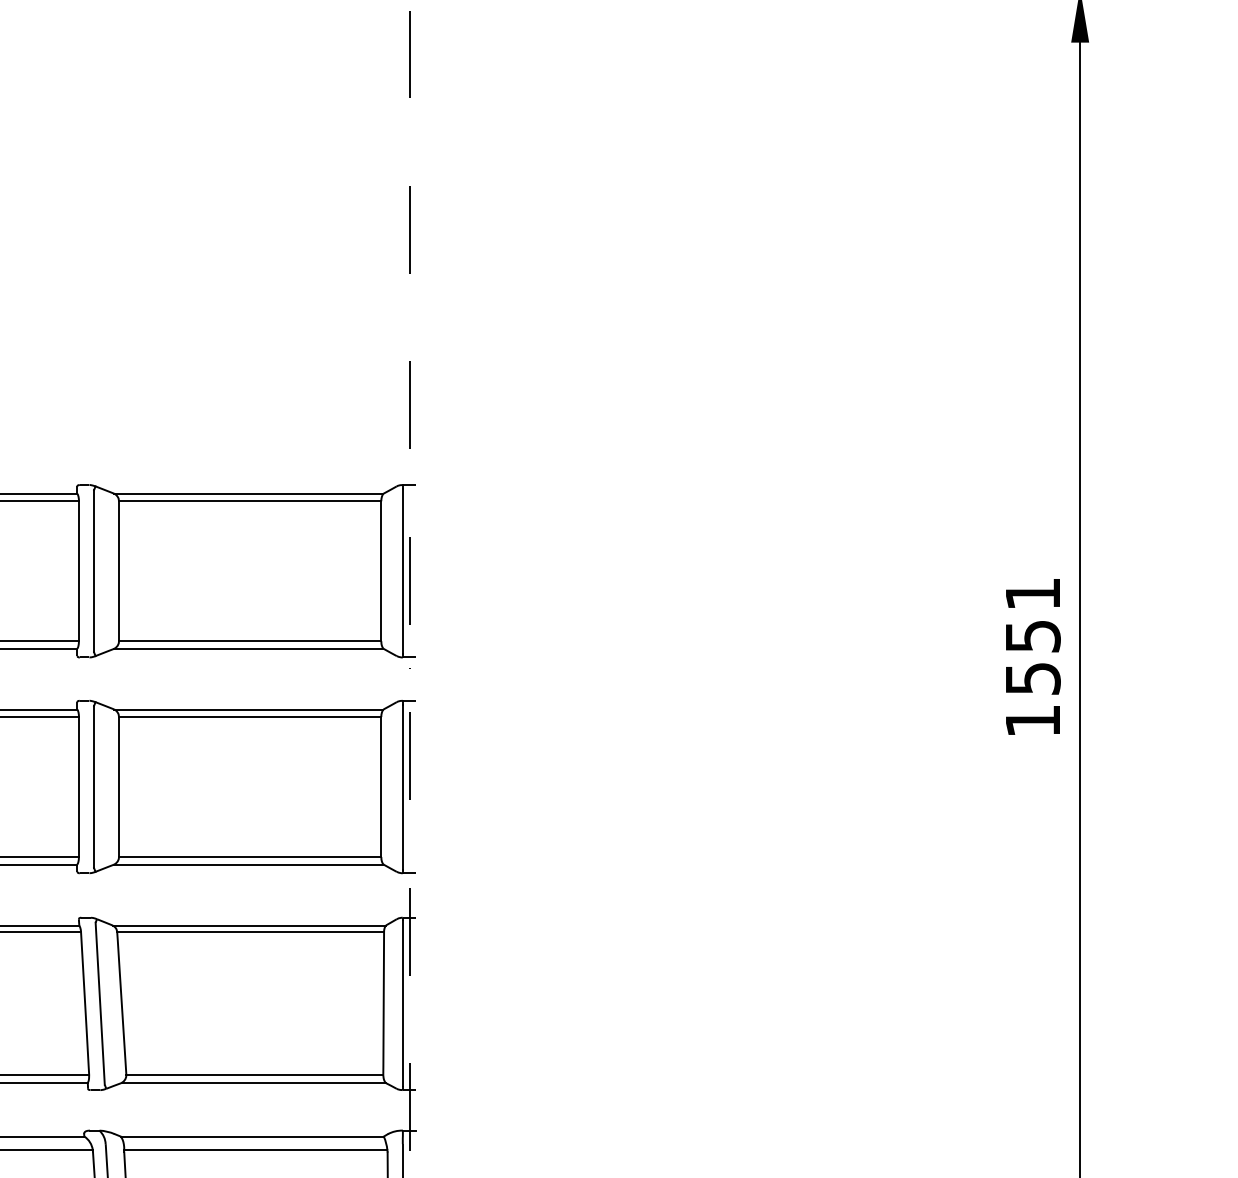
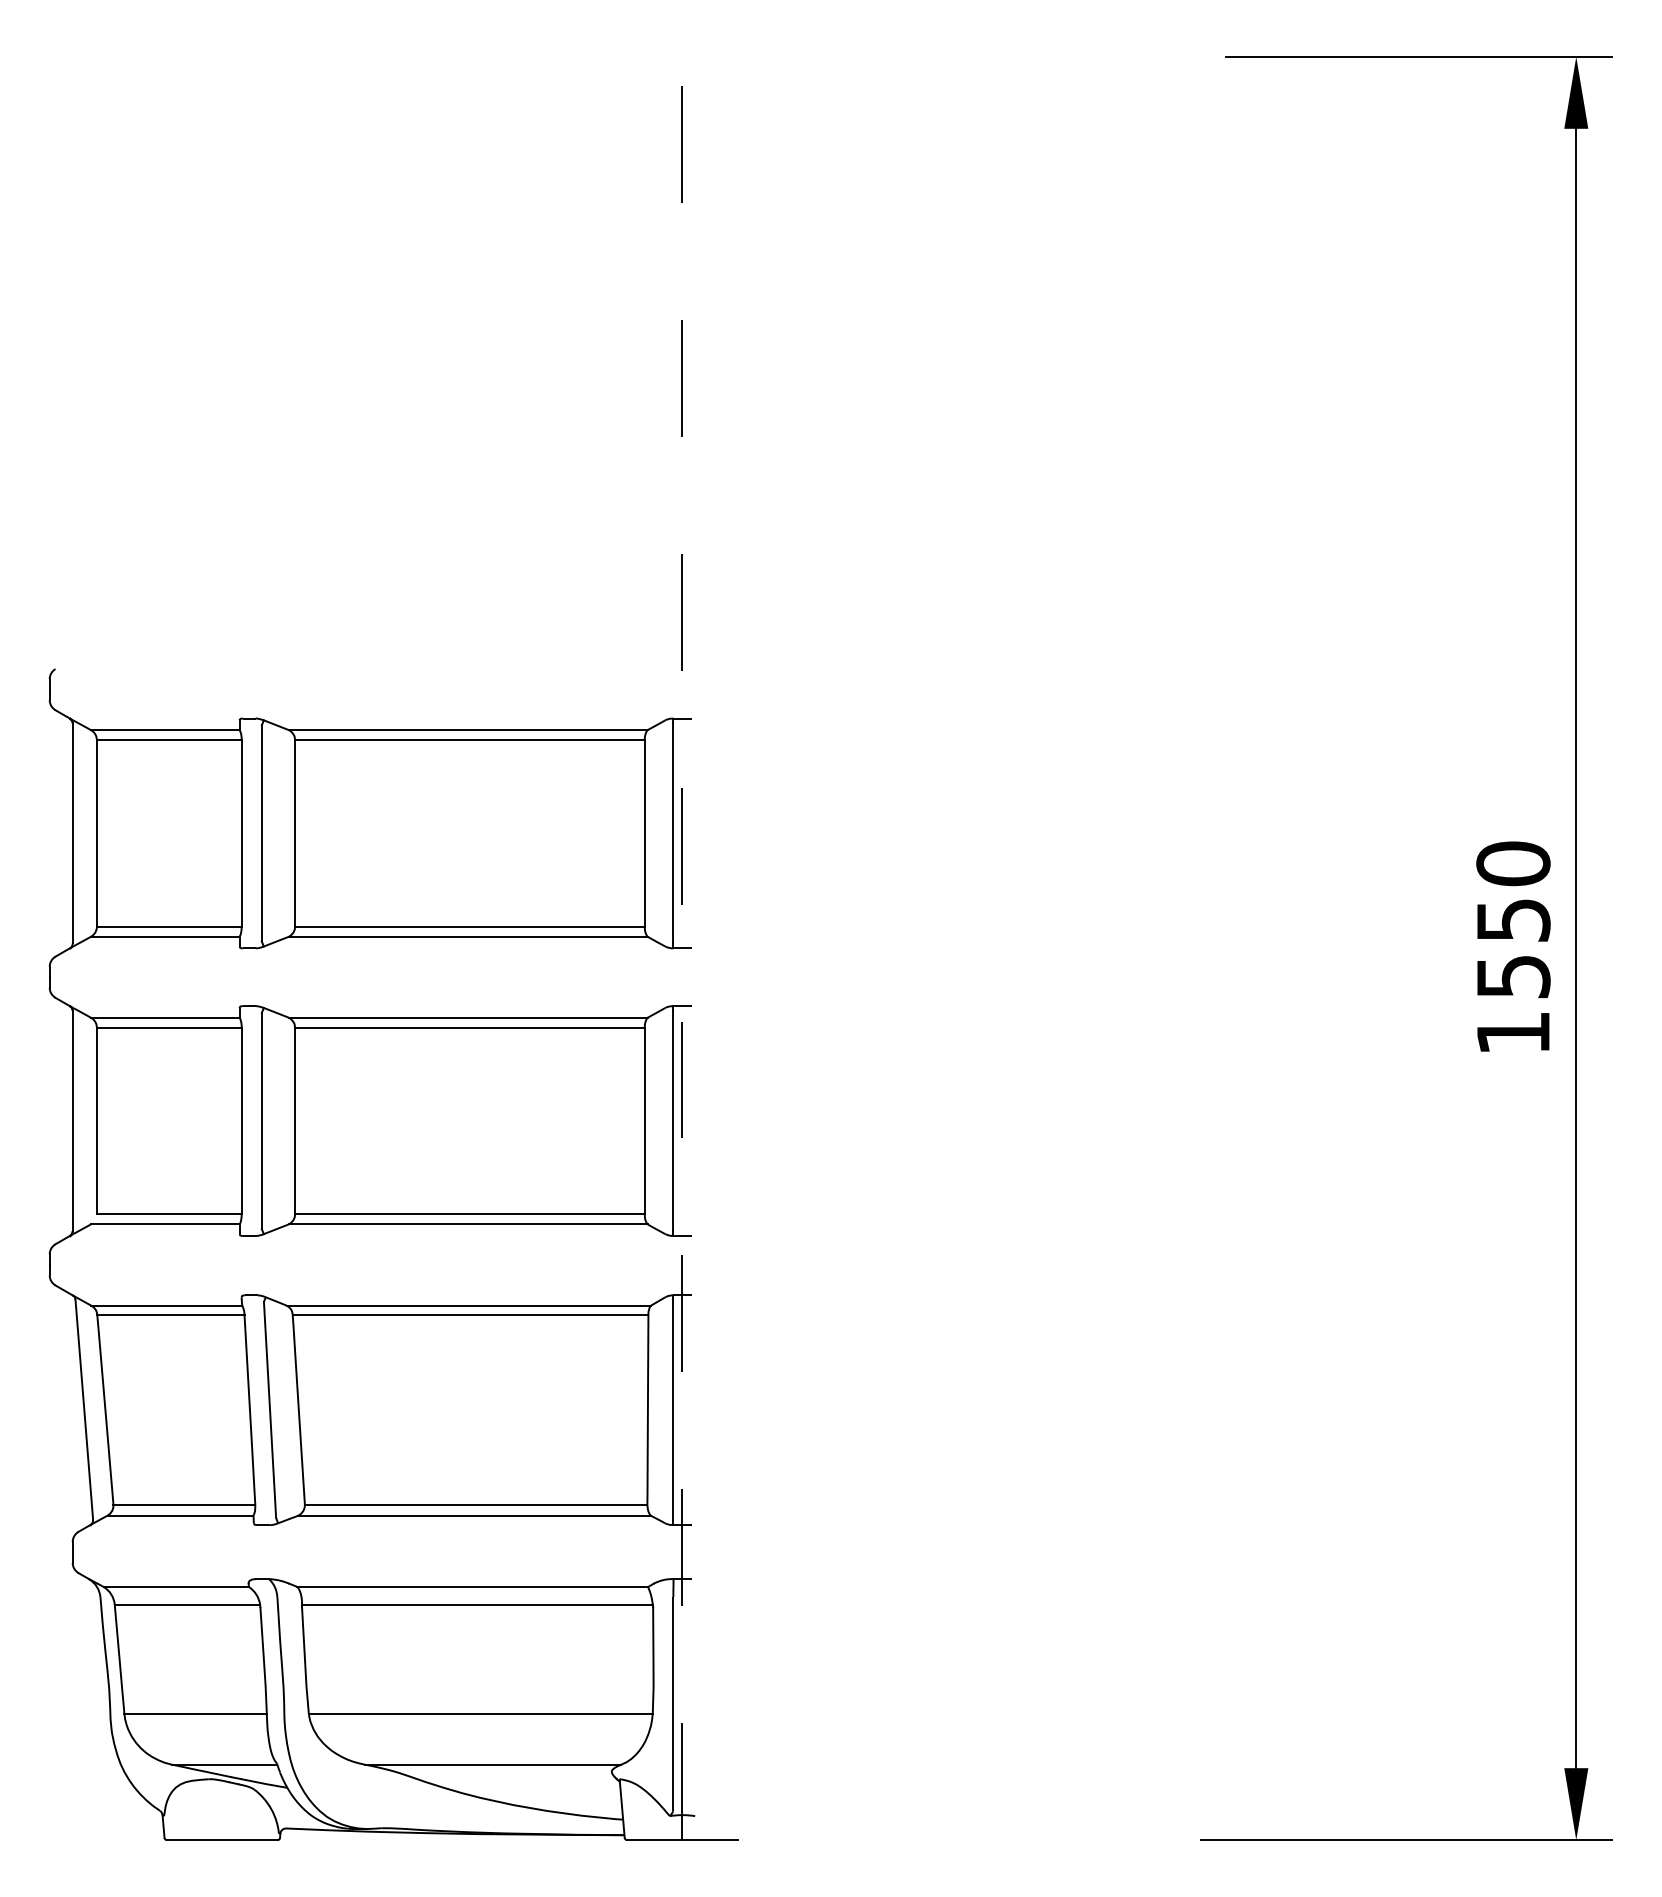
text: (1033, 593) -> (1513, 863), 1551 -> 1550

